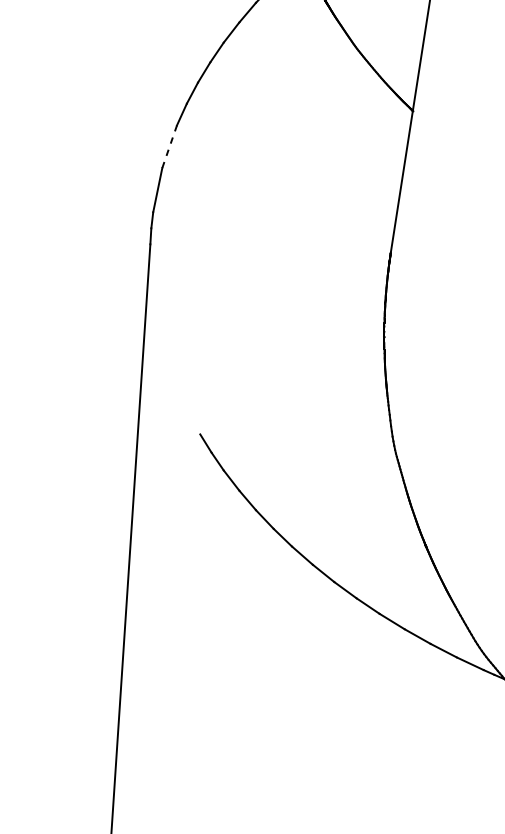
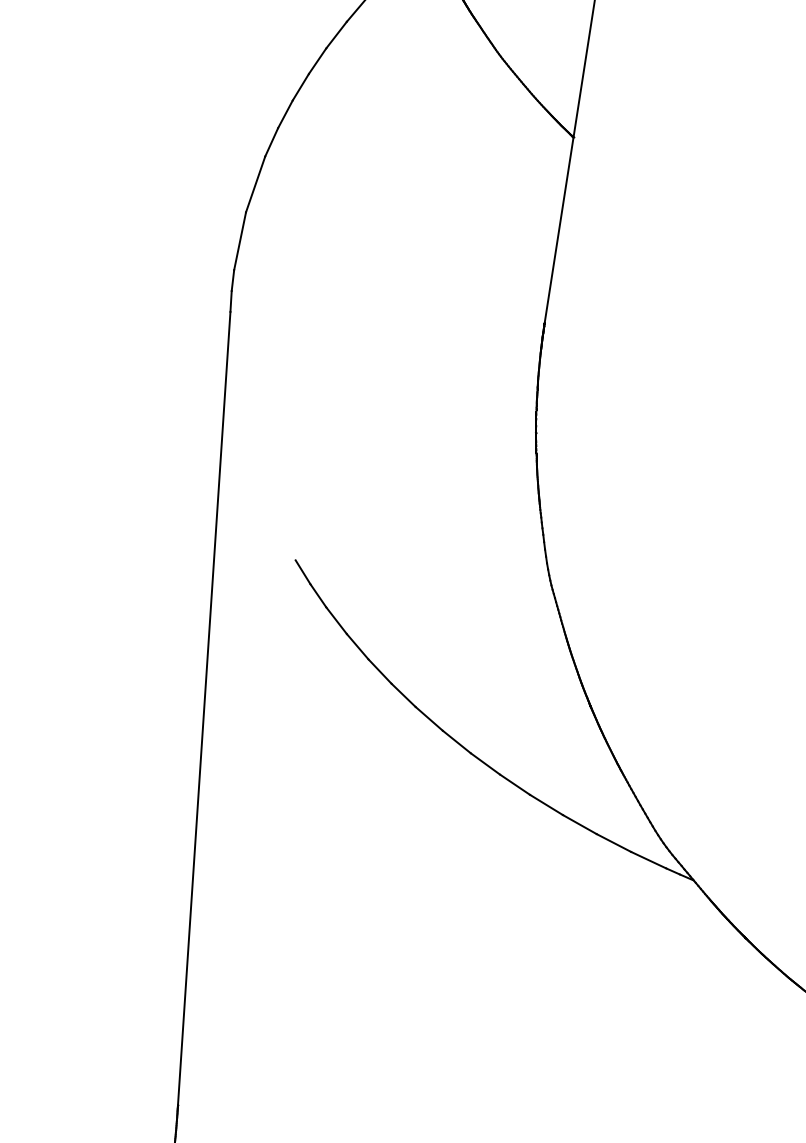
line: (169, 146) -> (255, 184), dashed -> solid

